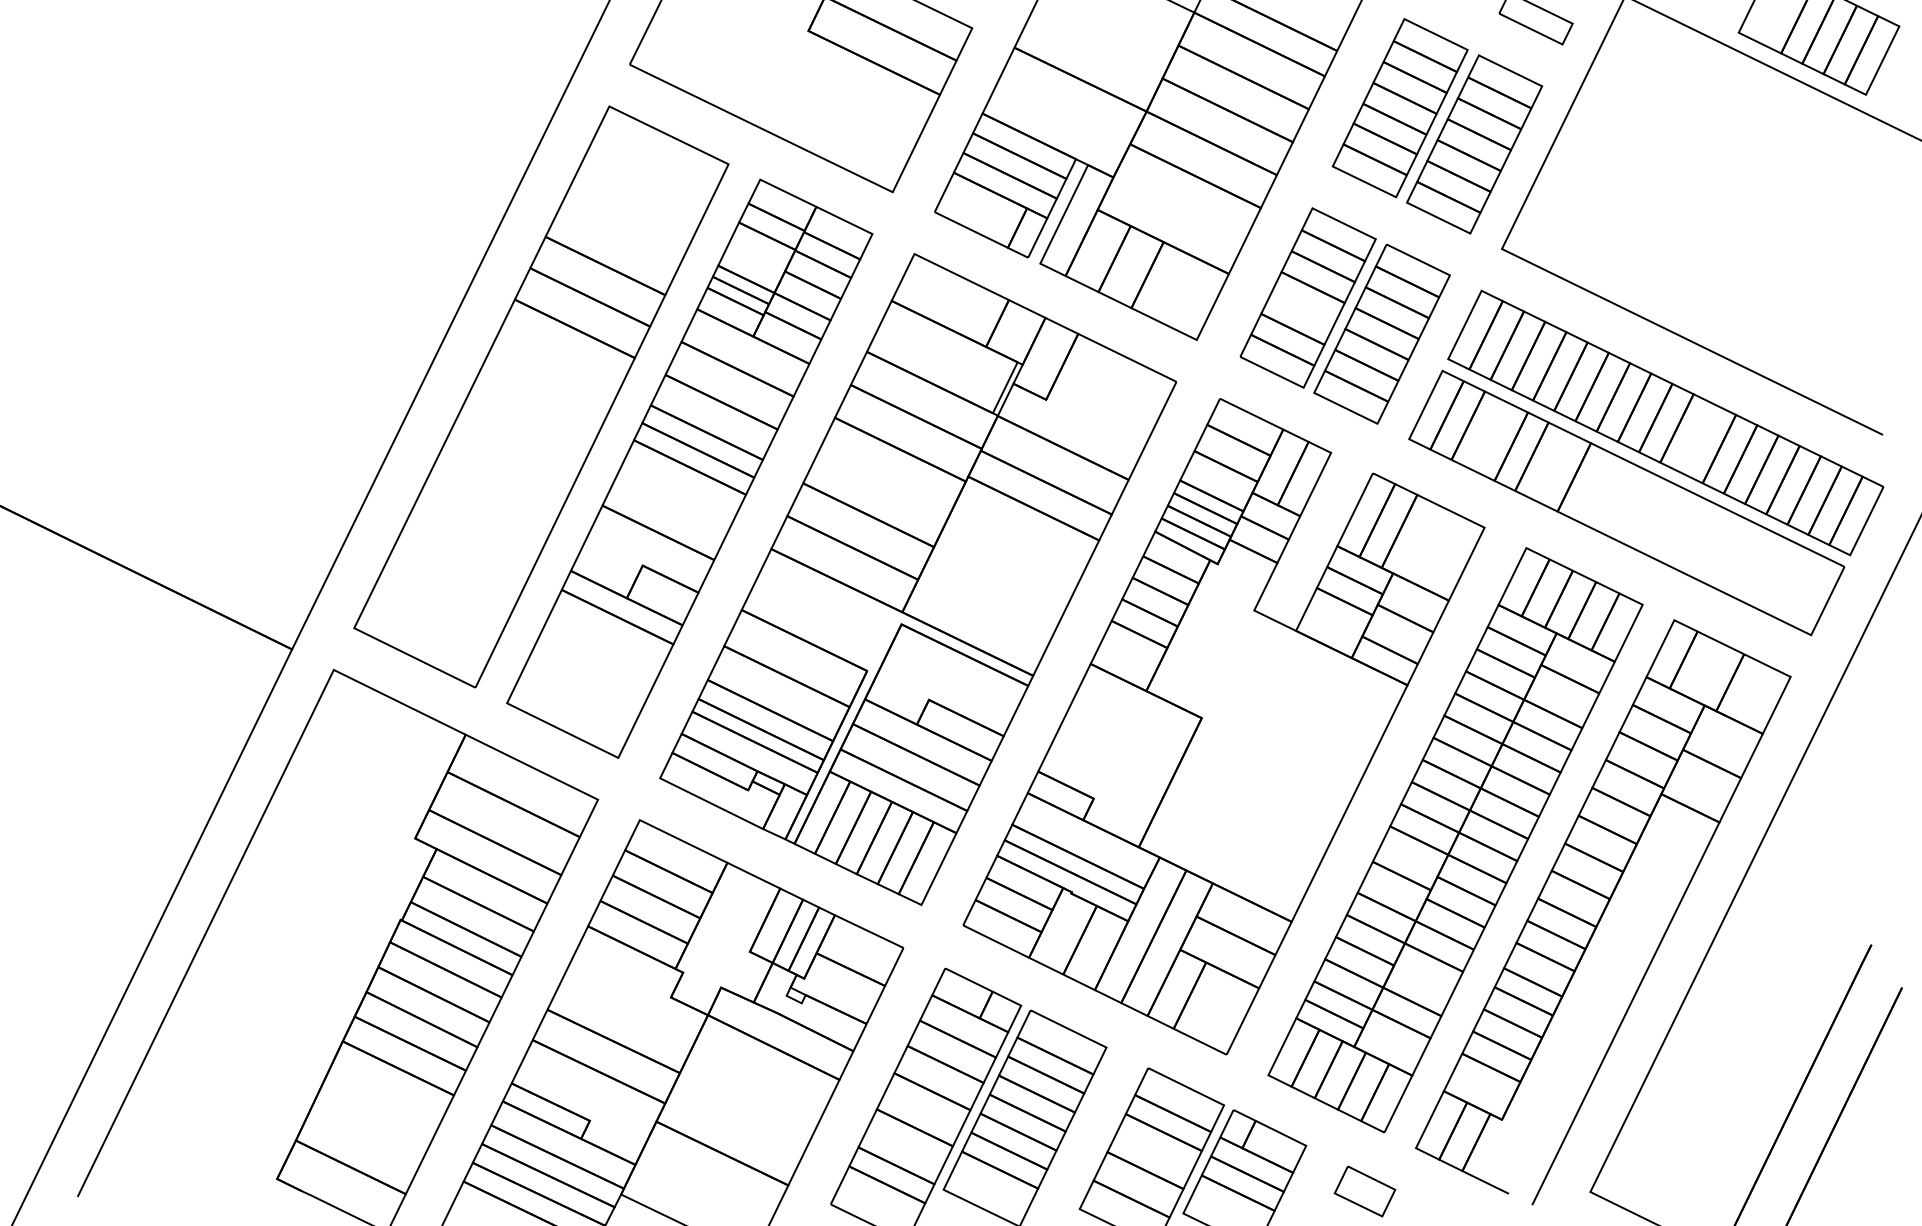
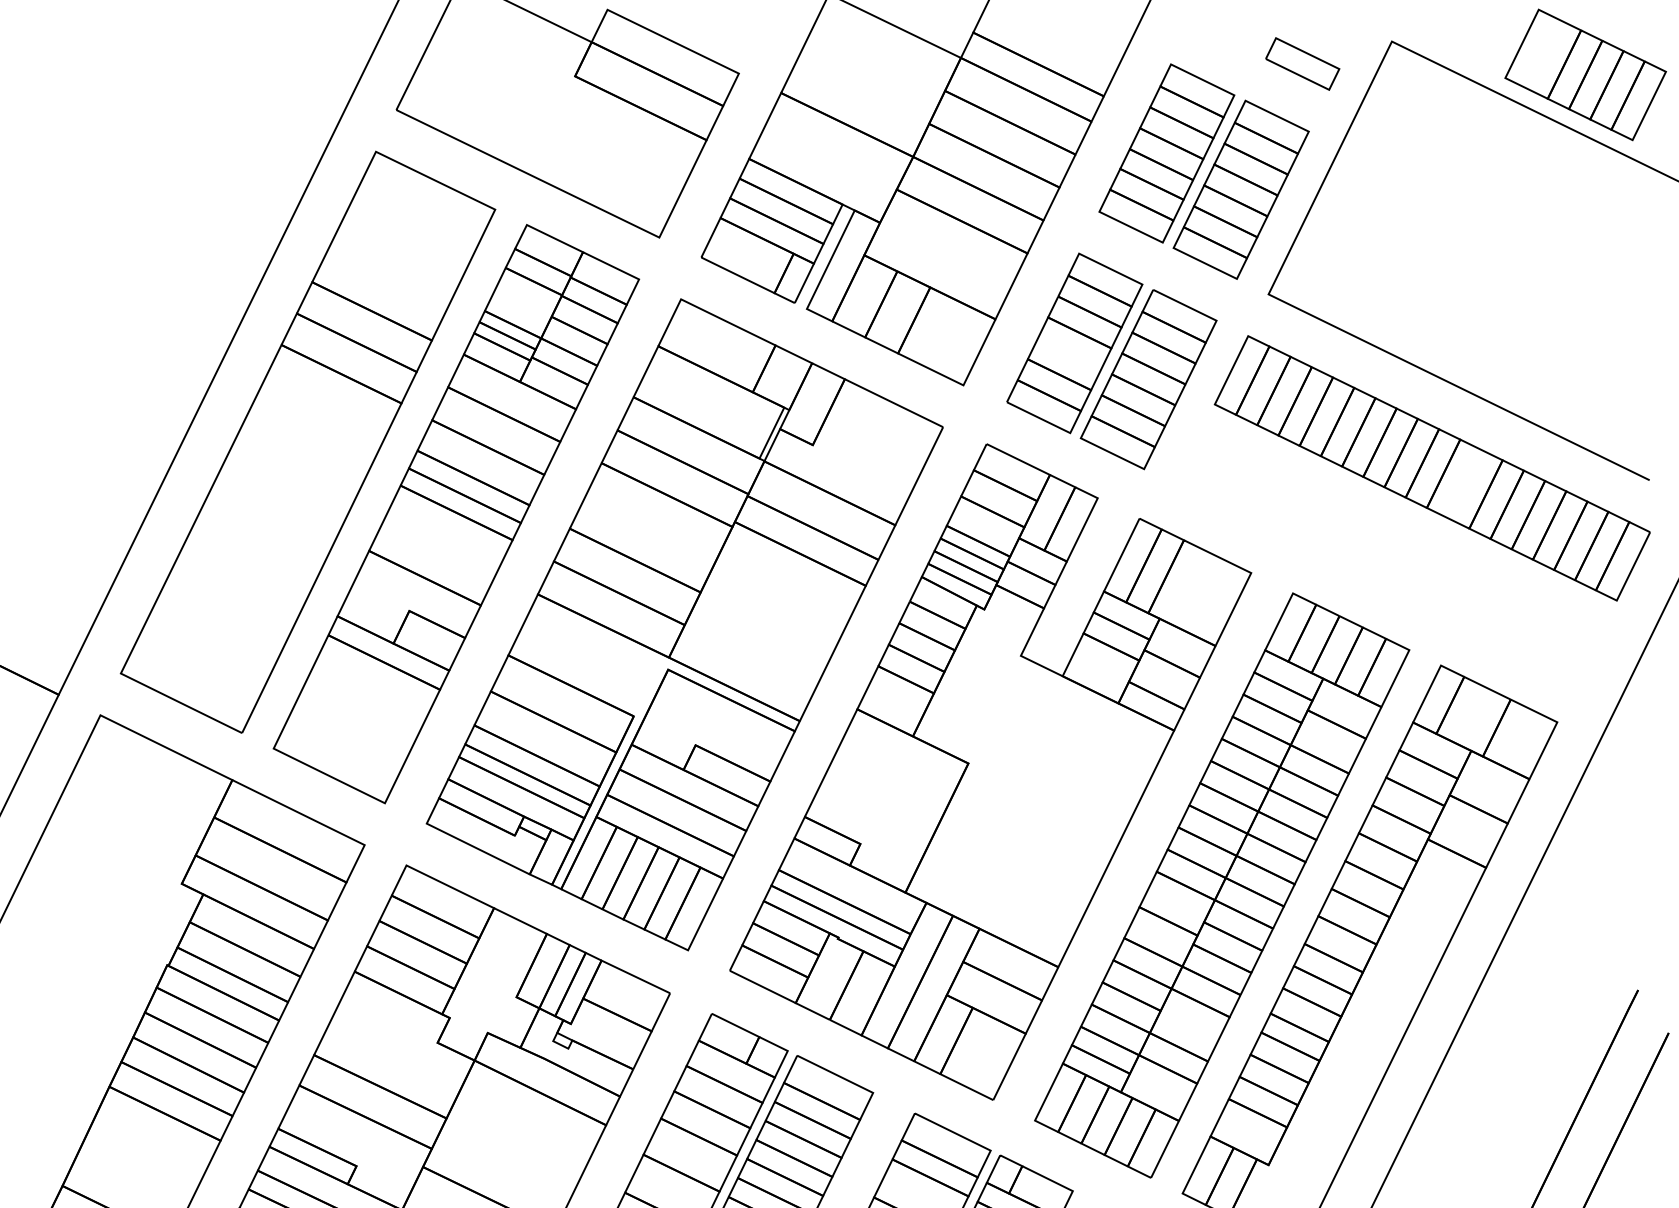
part: (1626, 502) -> (1393, 547), removed

